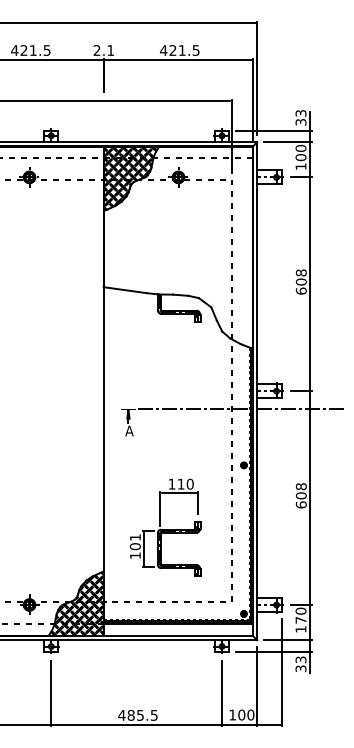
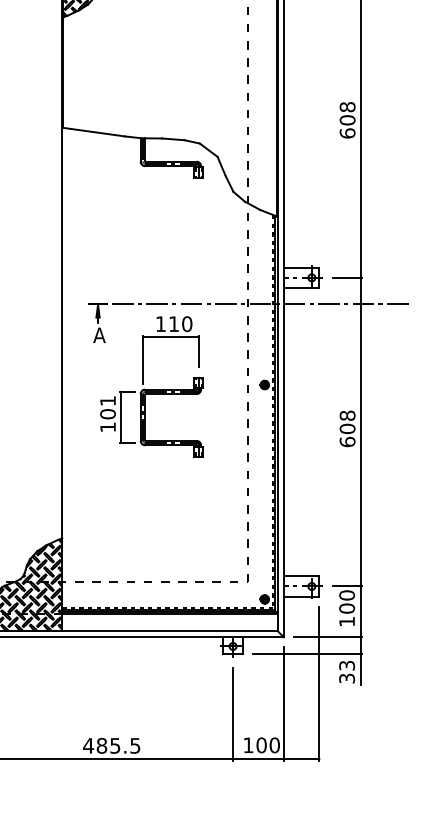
part: (165, 527) -> (151, 386), moved
text: (300, 619) -> (346, 607), 170 -> 100

